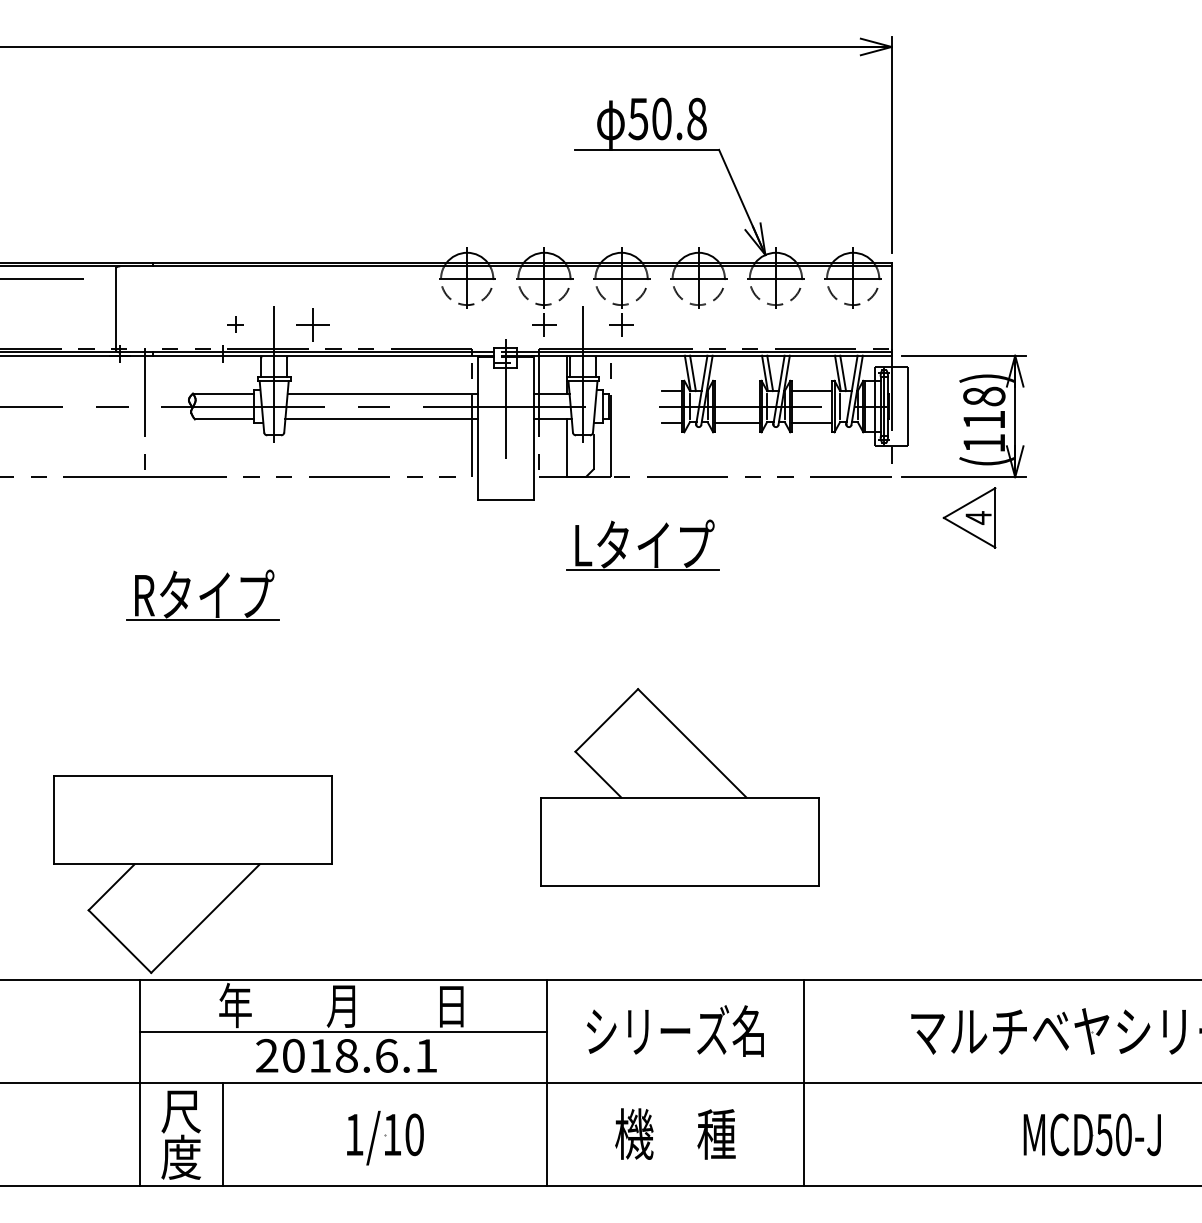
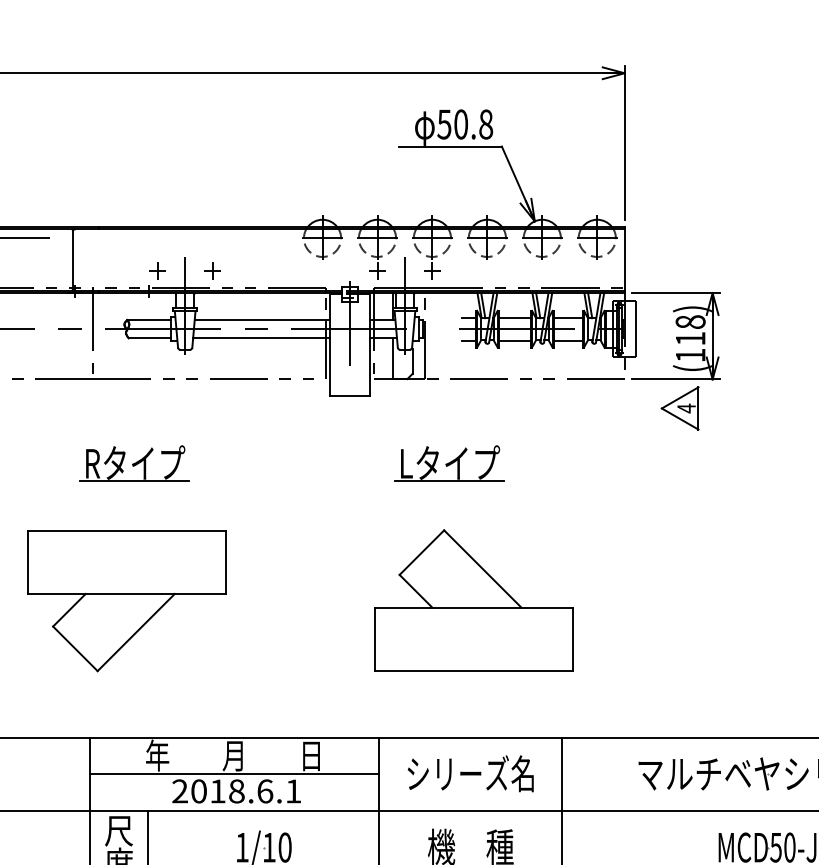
part: (235, 324) -> (157, 270), size x1.43
part: (312, 324) -> (212, 270), size x0.71
line: (737, 390) -> (514, 317), added
part: (642, 544) -> (448, 462), moved
part: (192, 874) -> (127, 601), moved

